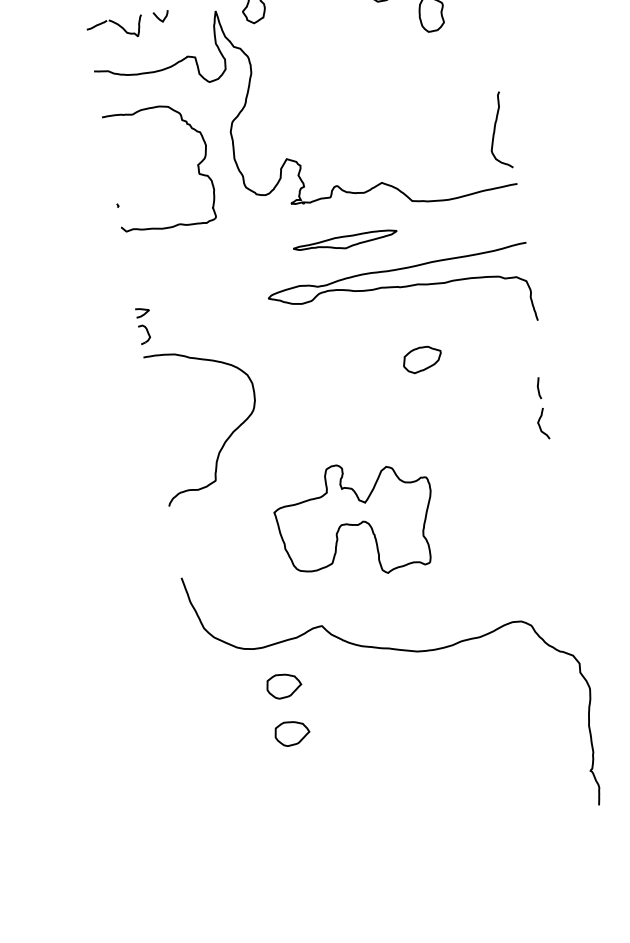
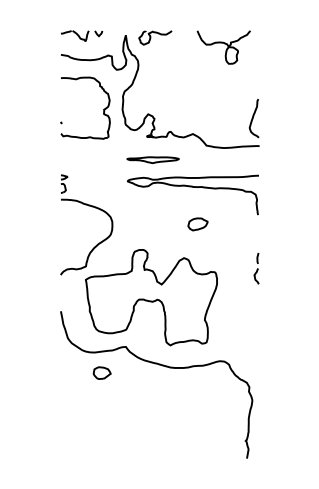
part: (344, 243) -> (152, 160), moved
part: (539, 408) -> (256, 268), moved
part: (355, 519) -> (151, 297), size x1.67
part: (290, 732) -> (101, 396), removed

